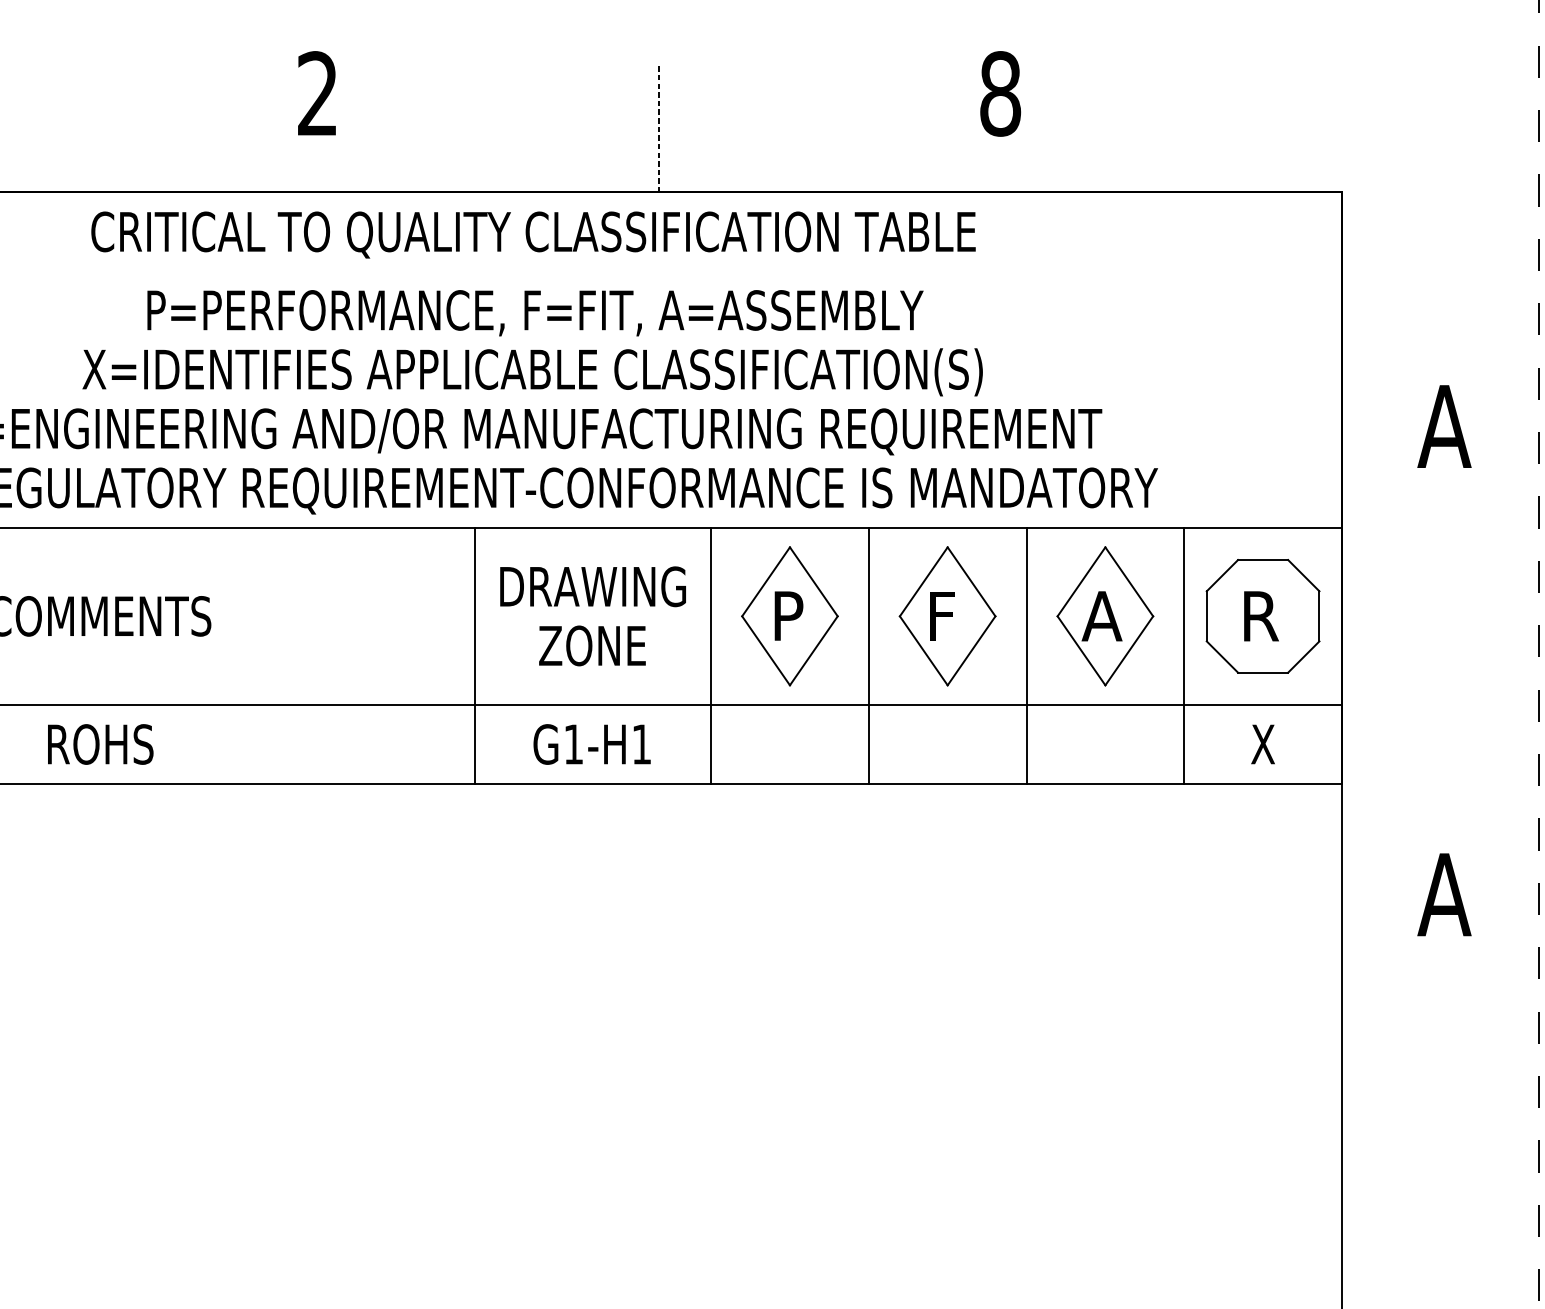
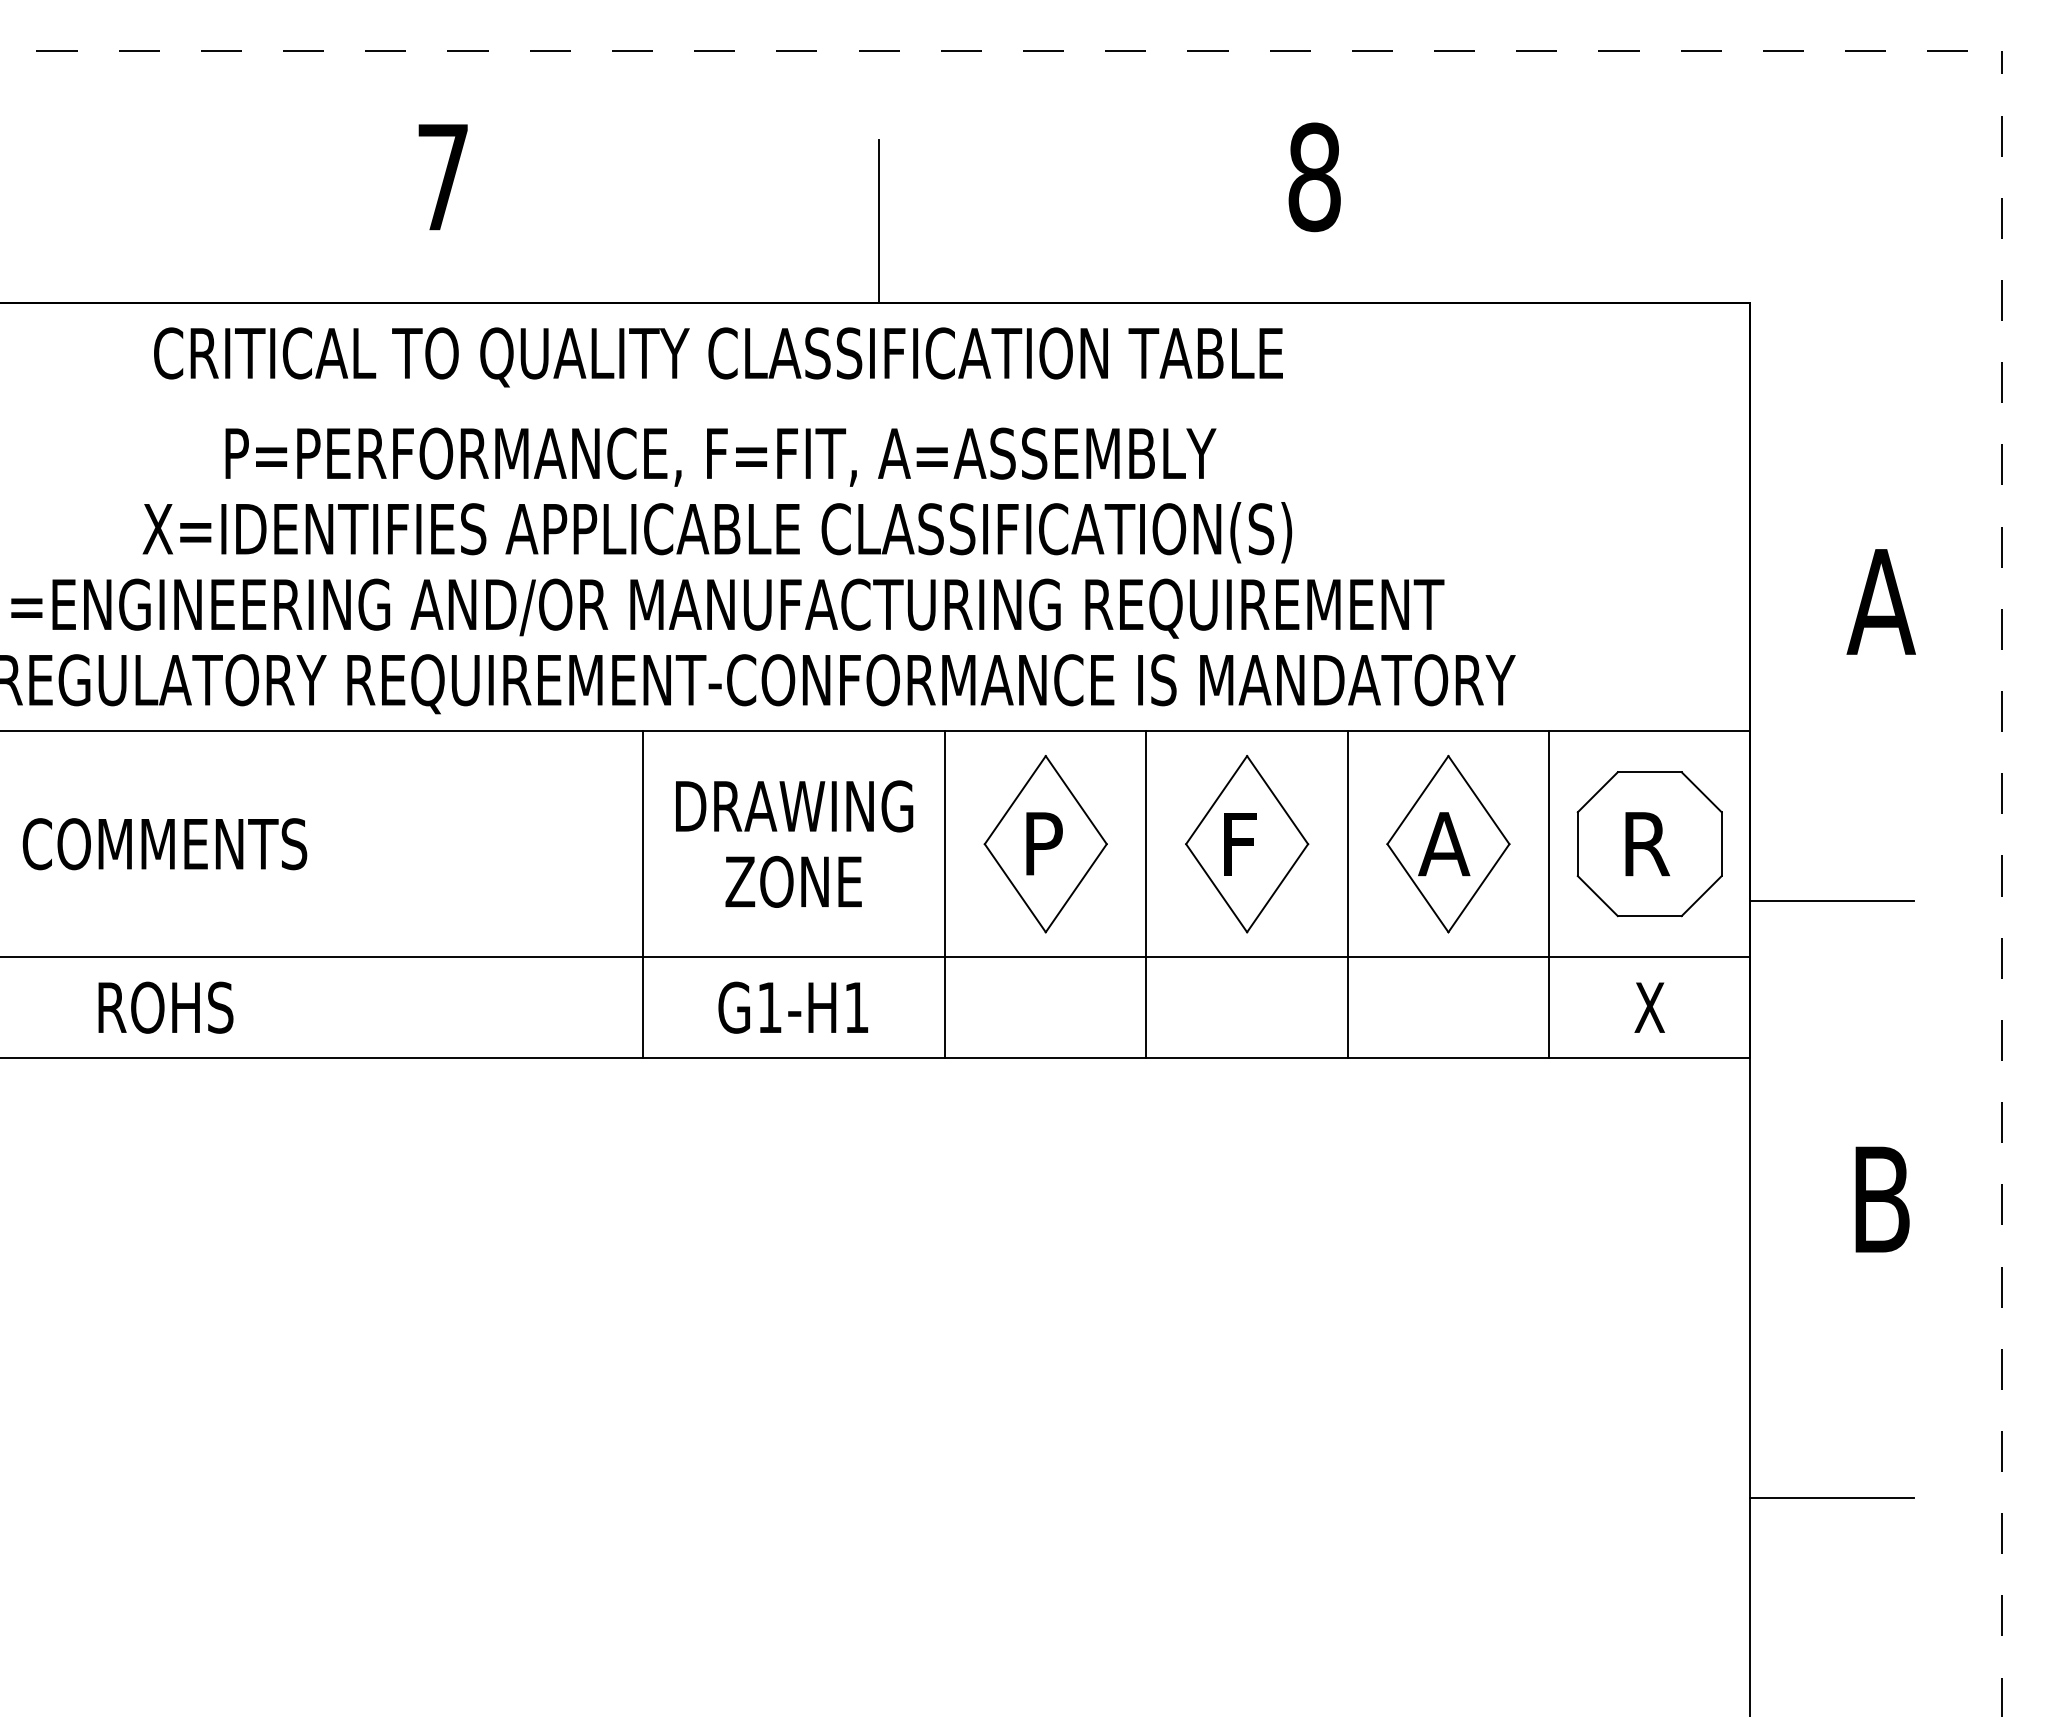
text: (317, 93) -> (442, 176), 2 -> 7
line: (659, 128) -> (879, 221), dashed -> solid
line: (1406, 660) -> (1832, 900), added
text: (1443, 894) -> (1880, 1199), A -> B
line: (1406, 1128) -> (1832, 1498), added

